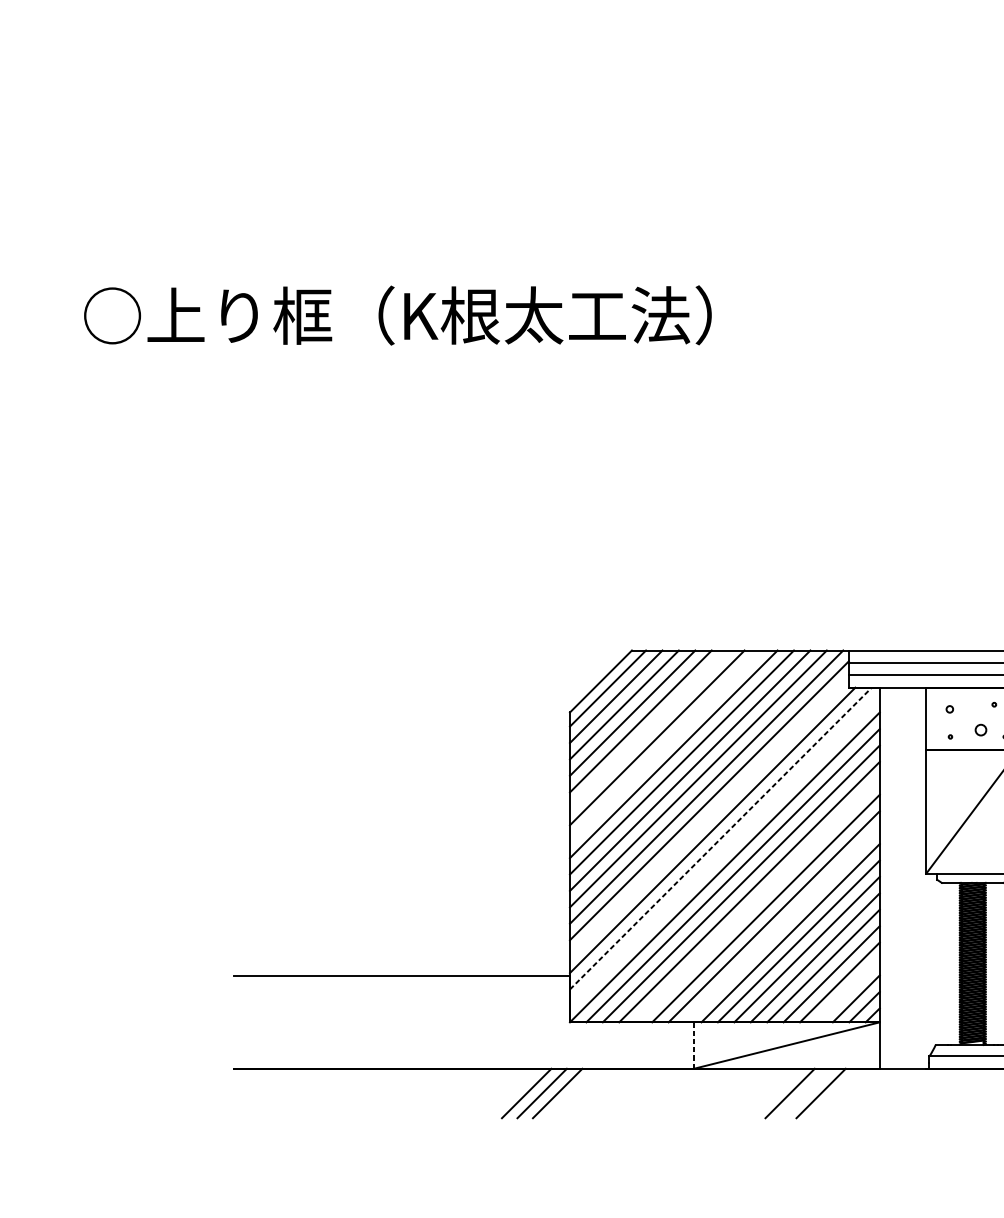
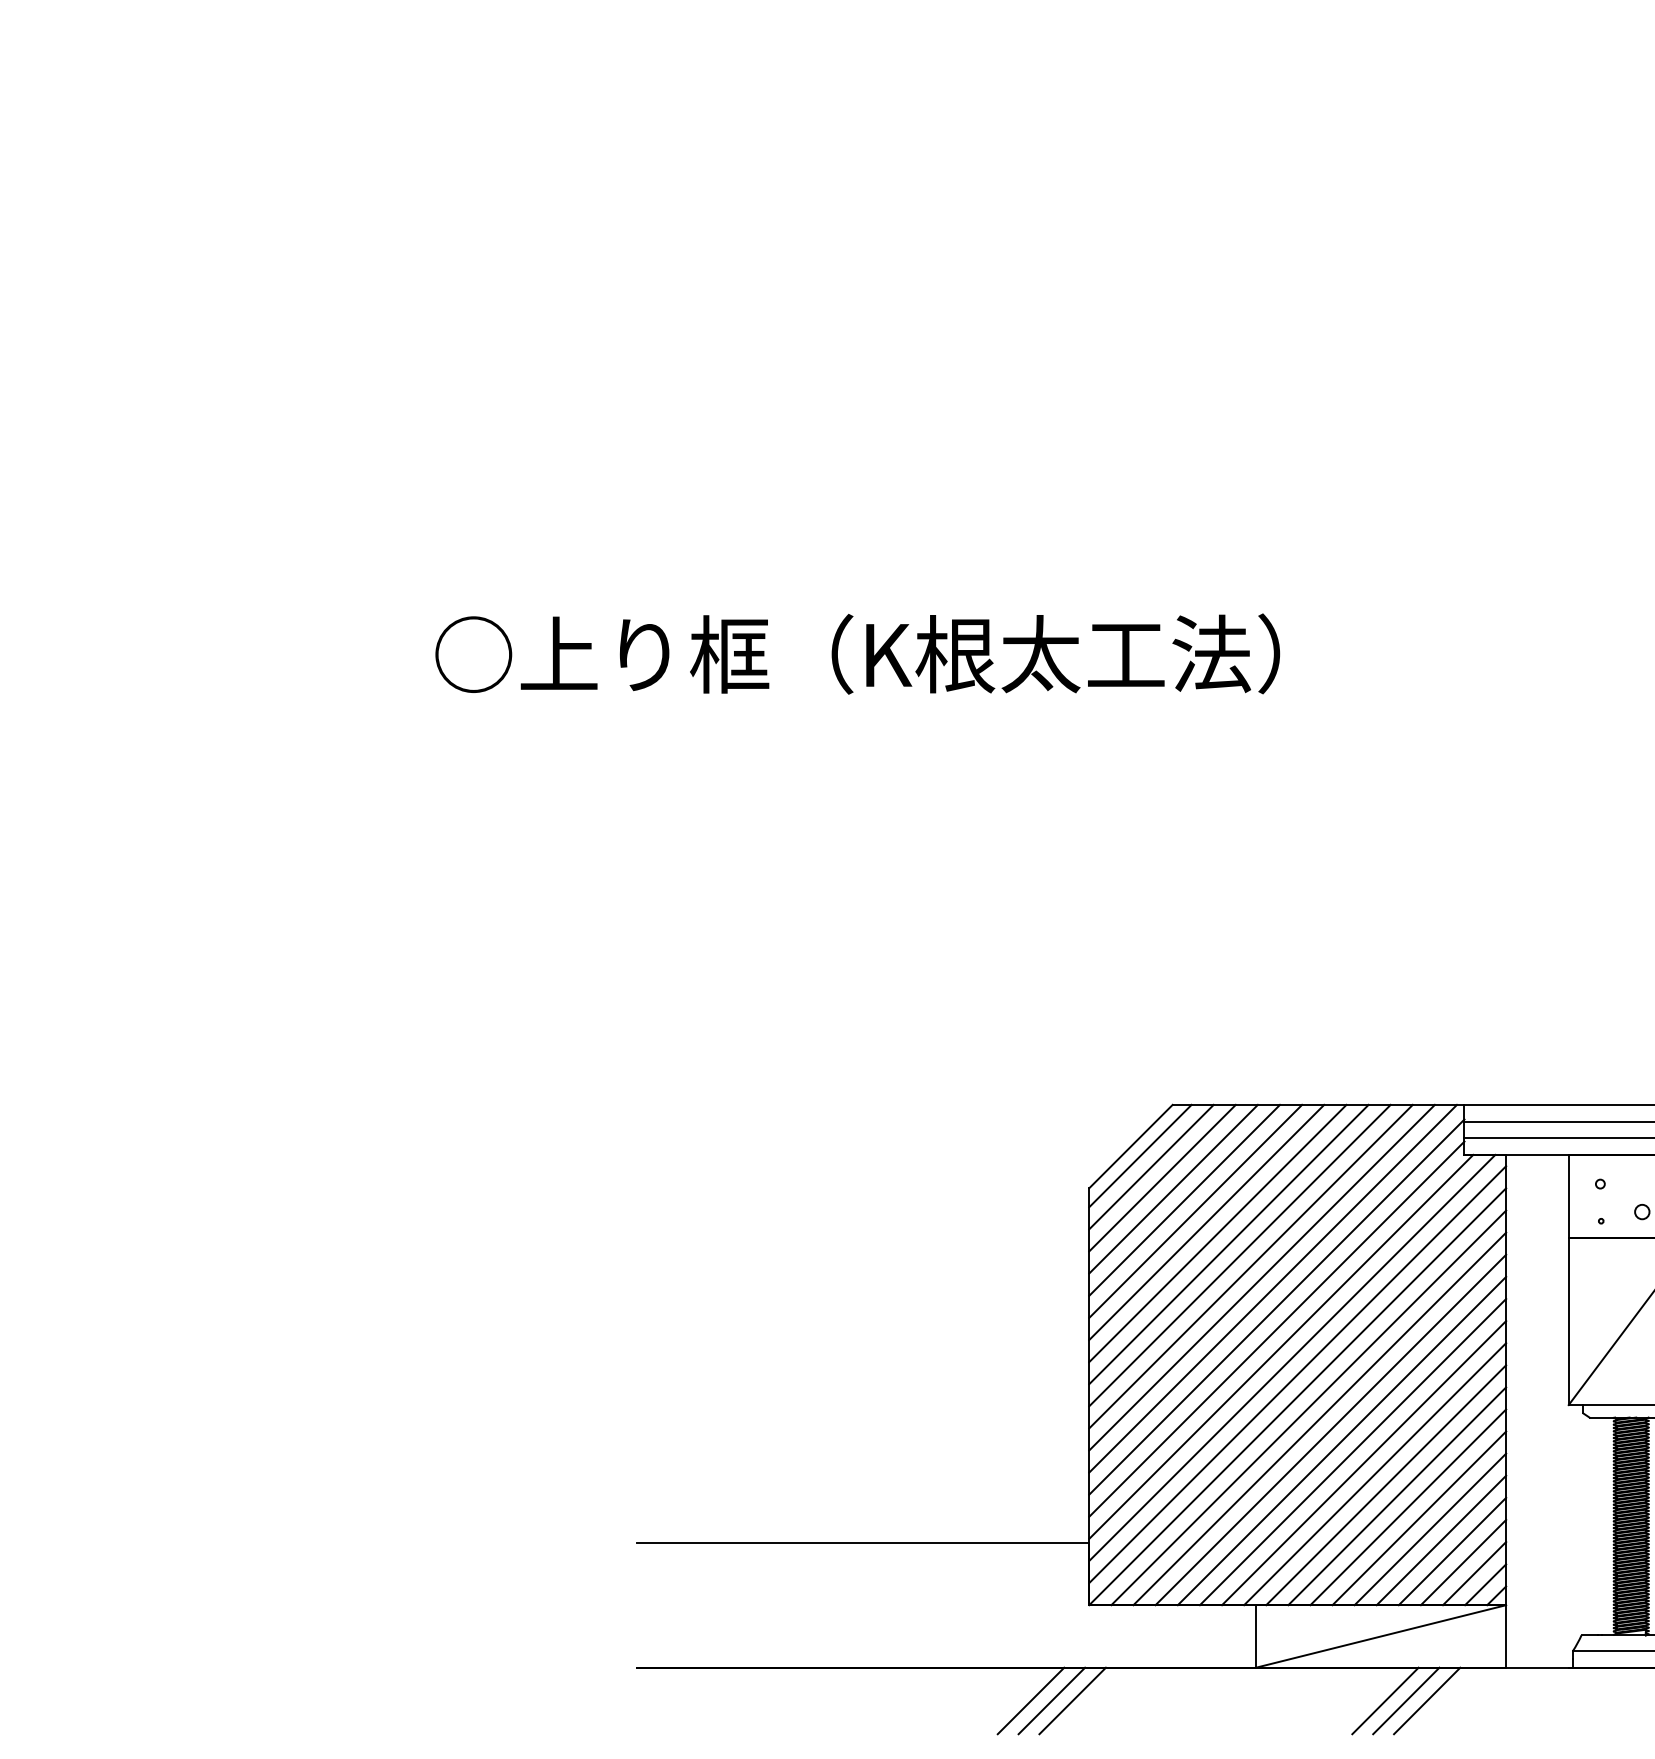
line: (648, 728) -> (1195, 1210), added
line: (665, 746) -> (1217, 1233), added
line: (709, 816) -> (1276, 1328), added
line: (721, 838) -> (1292, 1357), dashed -> solid
line: (724, 850) -> (1297, 1374), added
line: (757, 899) -> (1341, 1440), added
line: (782, 925) -> (1375, 1474), added
line: (848, 990) -> (1463, 1562), added
line: (694, 1044) -> (1256, 1635), dashed -> solid
line: (805, 1093) -> (1406, 1700), added

